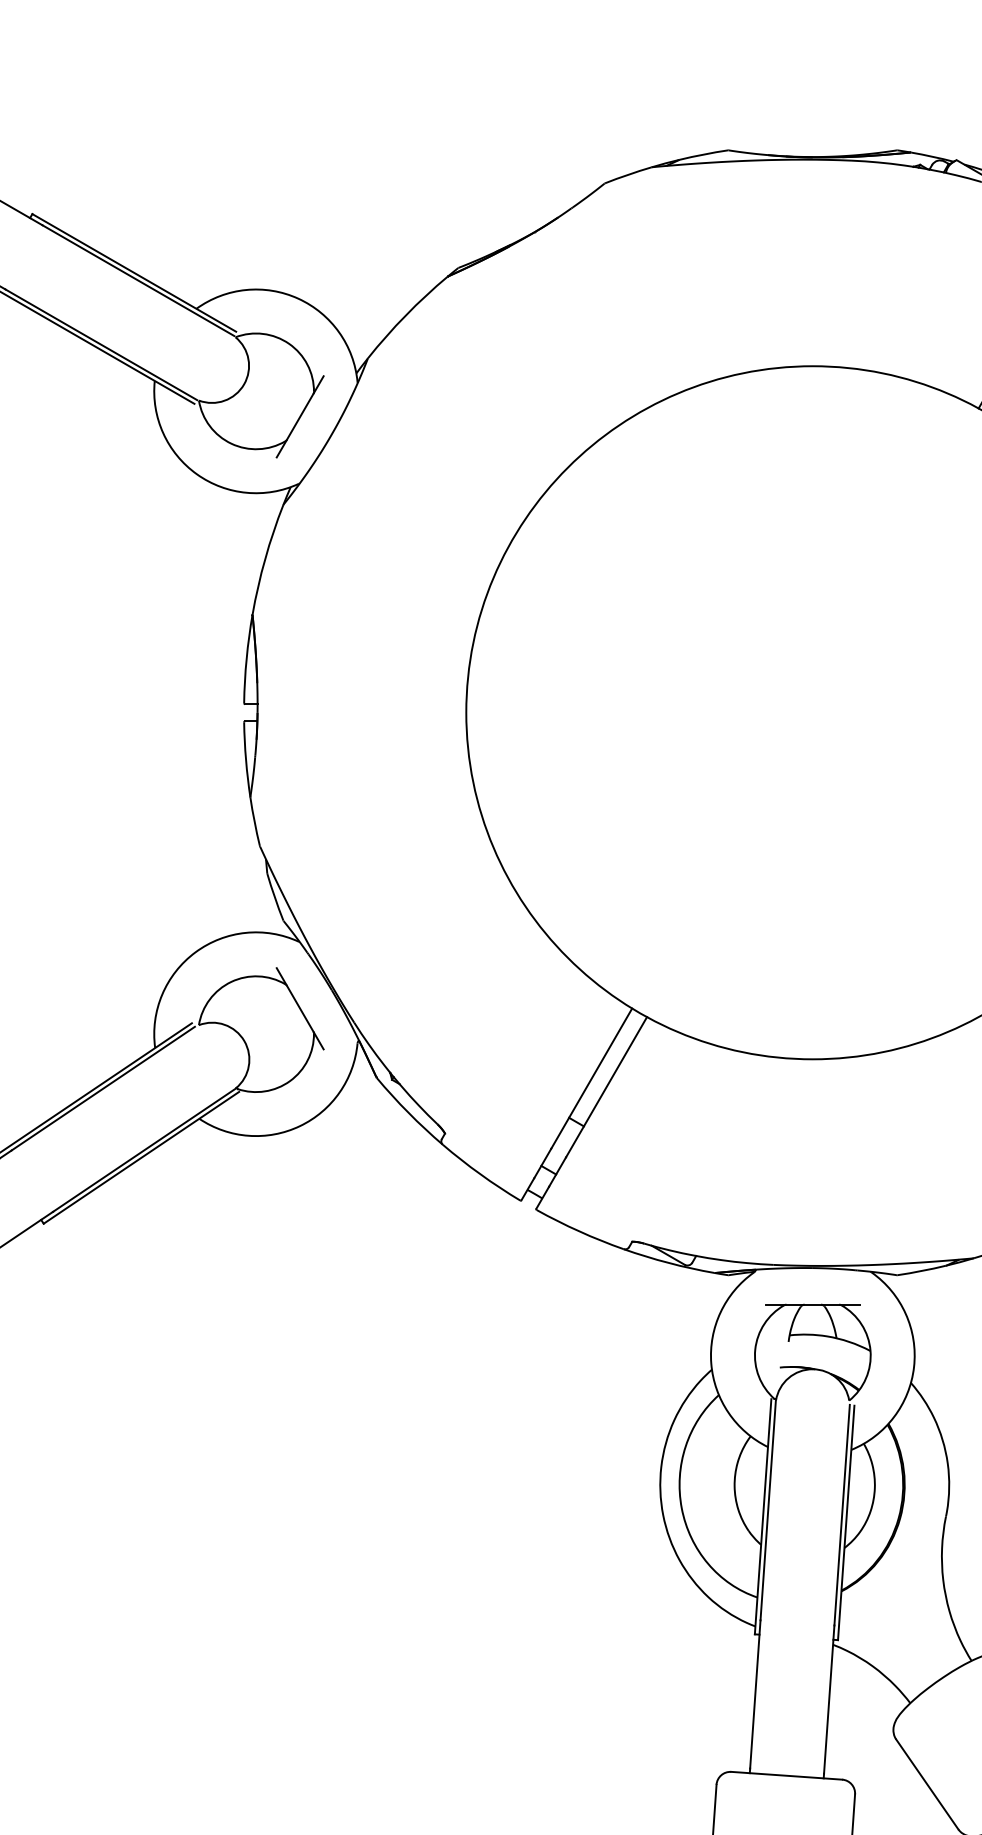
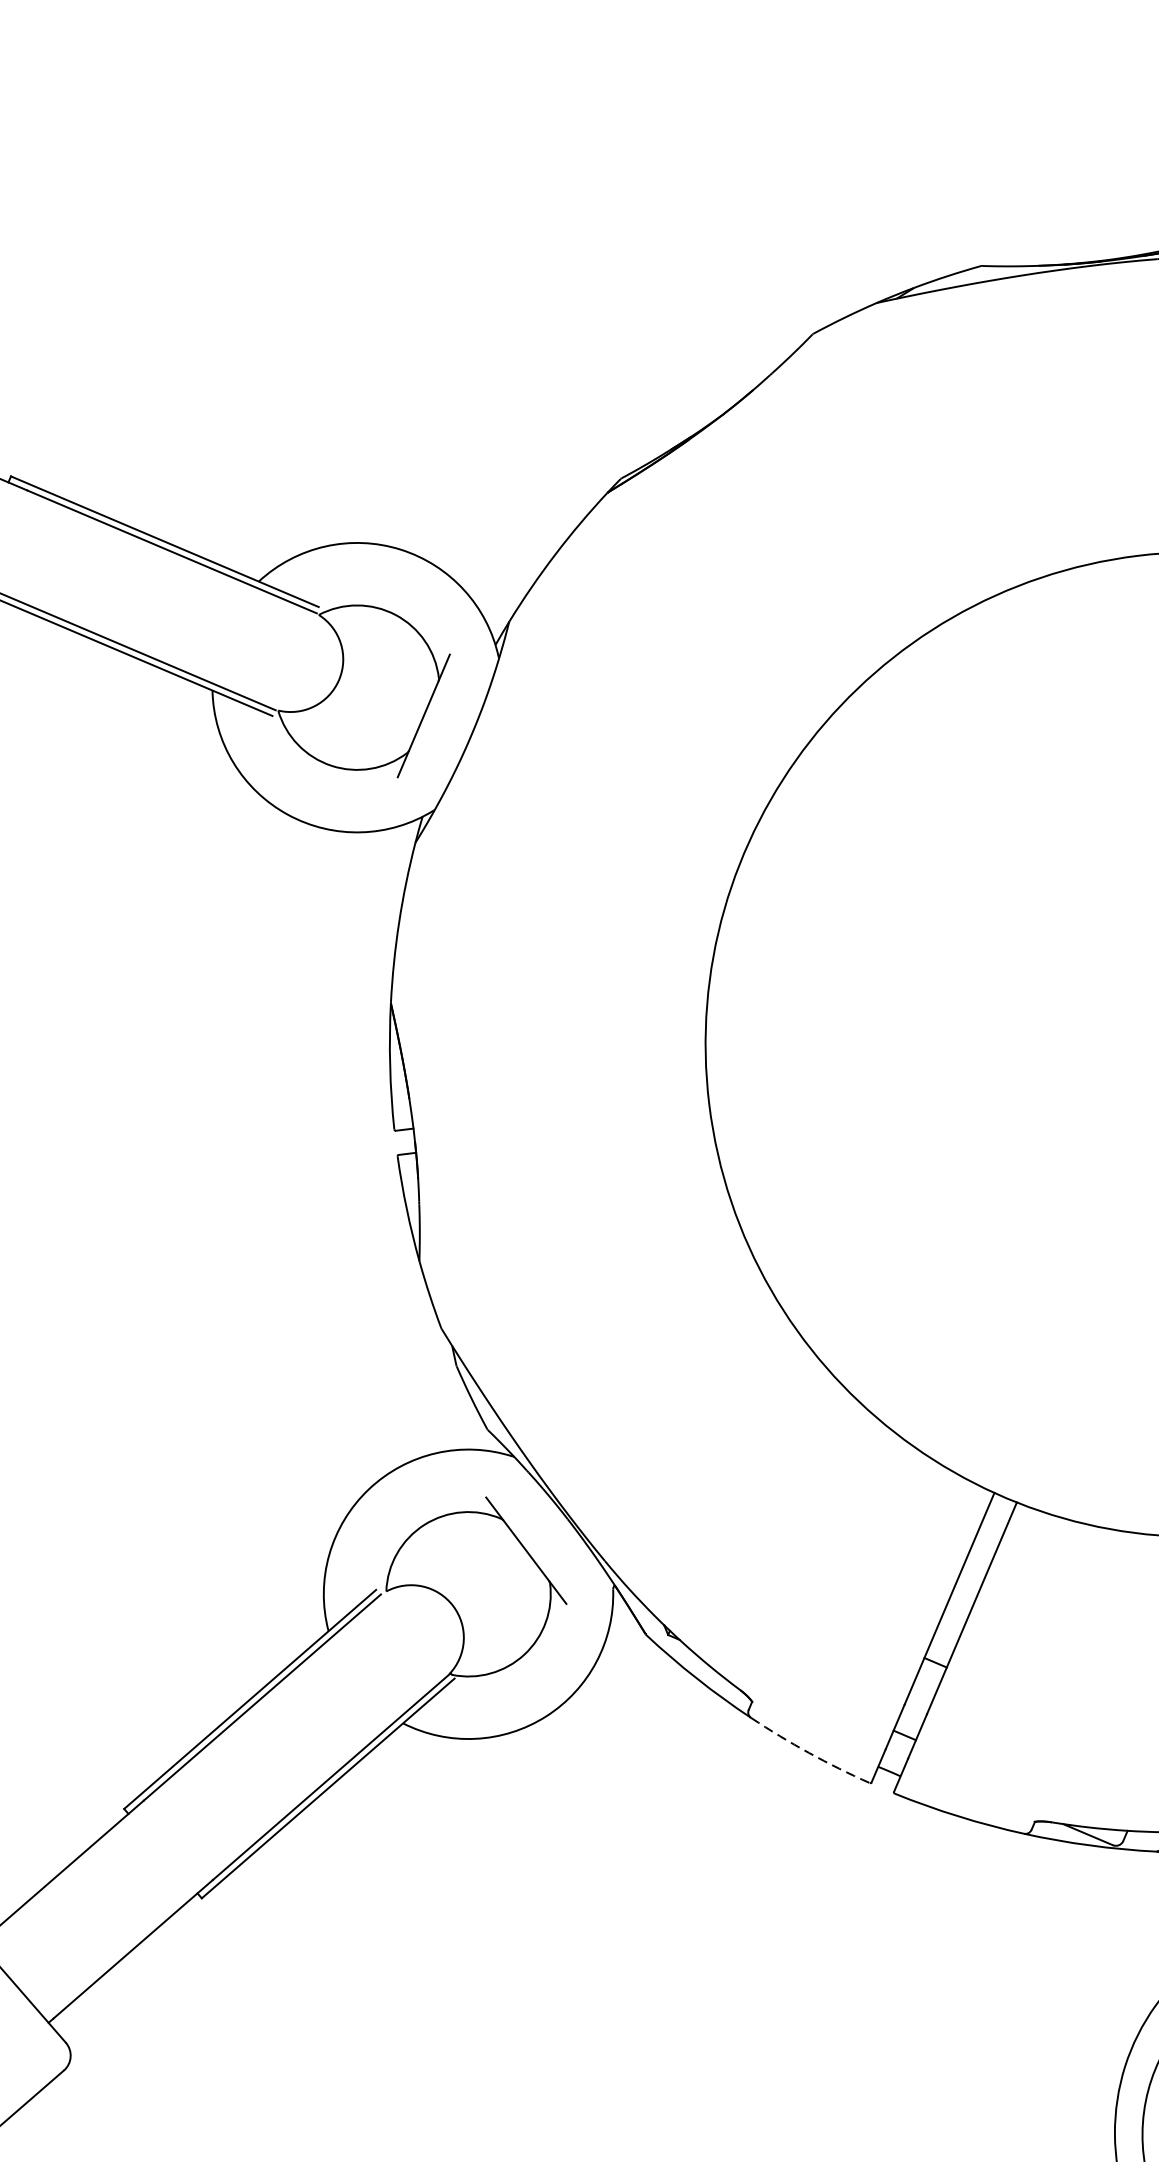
arc: (480, 1174) -> (809, 1753), solid -> dashed

